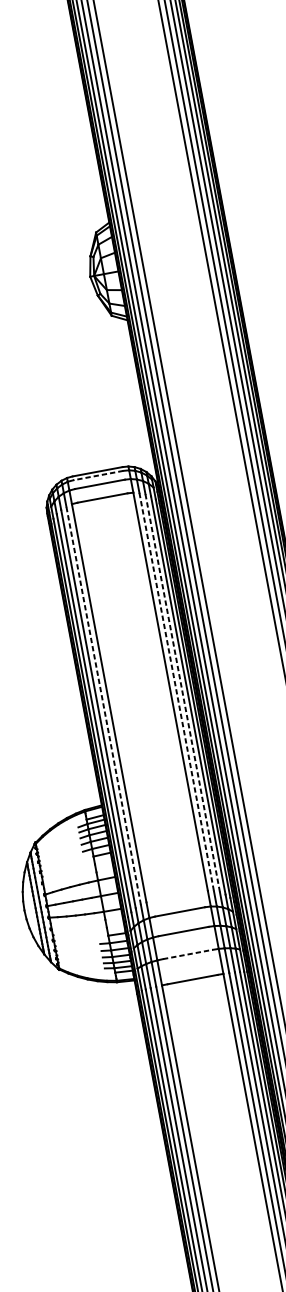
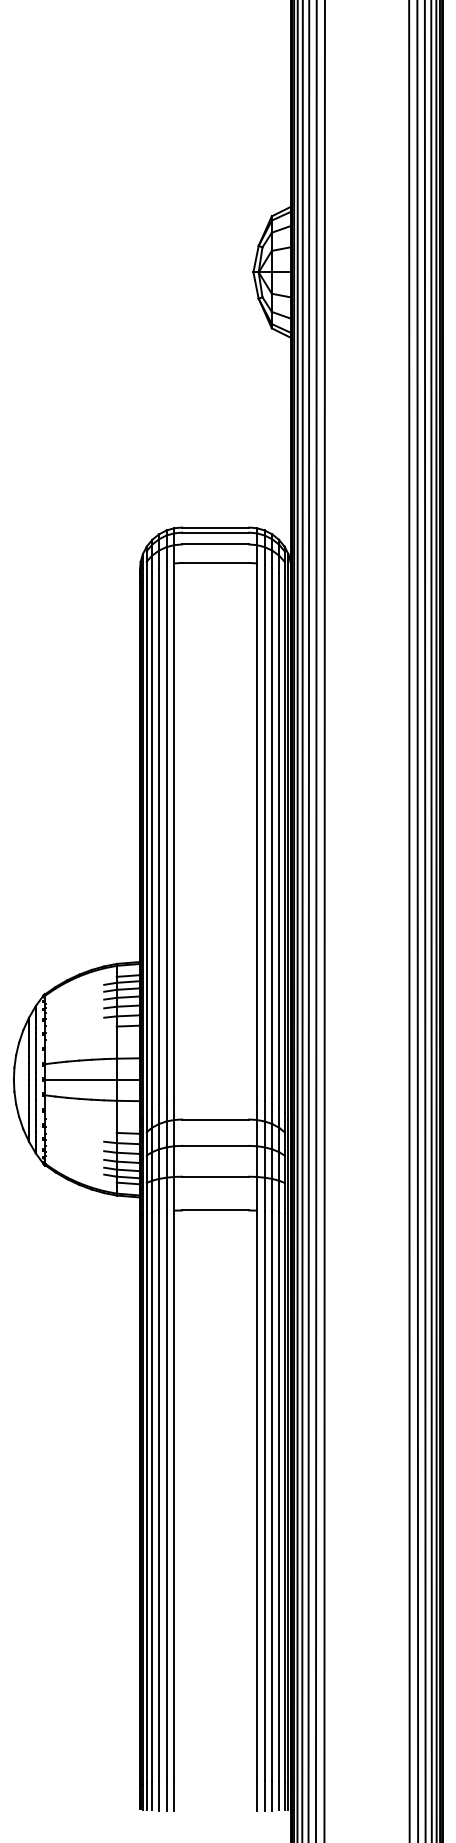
line: (98, 475) -> (215, 532), dashed -> solid
line: (176, 692) -> (264, 833), dashed -> solid
line: (182, 693) -> (272, 836), dashed -> solid
line: (103, 706) -> (166, 833), dashed -> solid
line: (187, 954) -> (215, 1176), dashed -> solid

